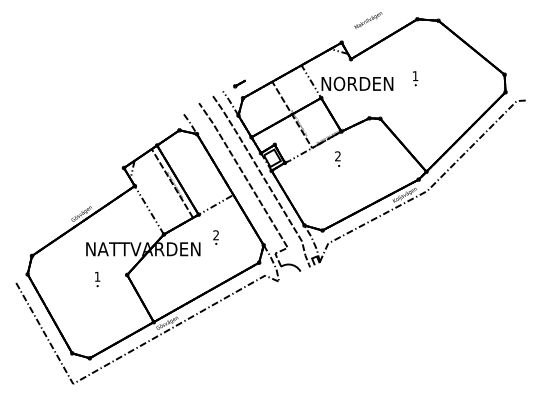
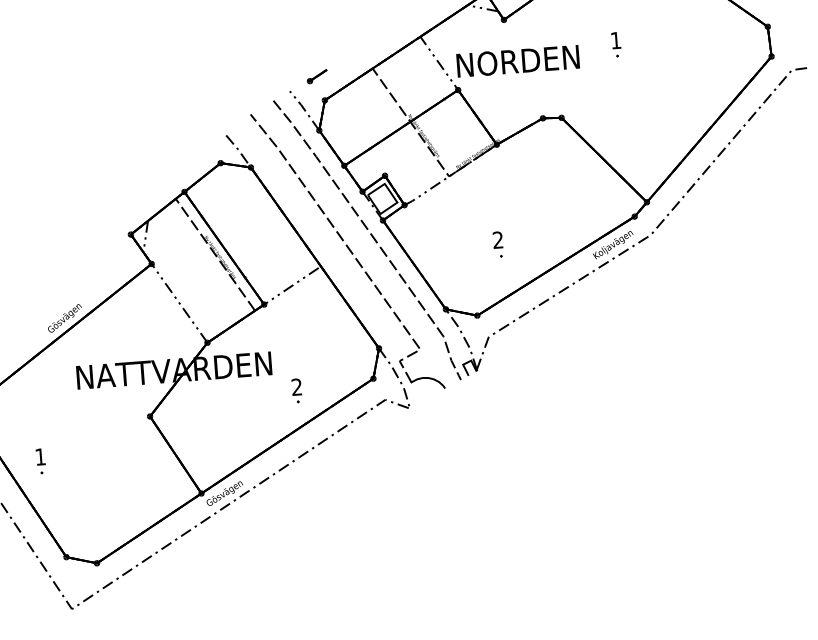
part: (337, 158) -> (497, 243), moved
part: (215, 237) -> (296, 390), moved
part: (97, 279) -> (40, 461), moved

